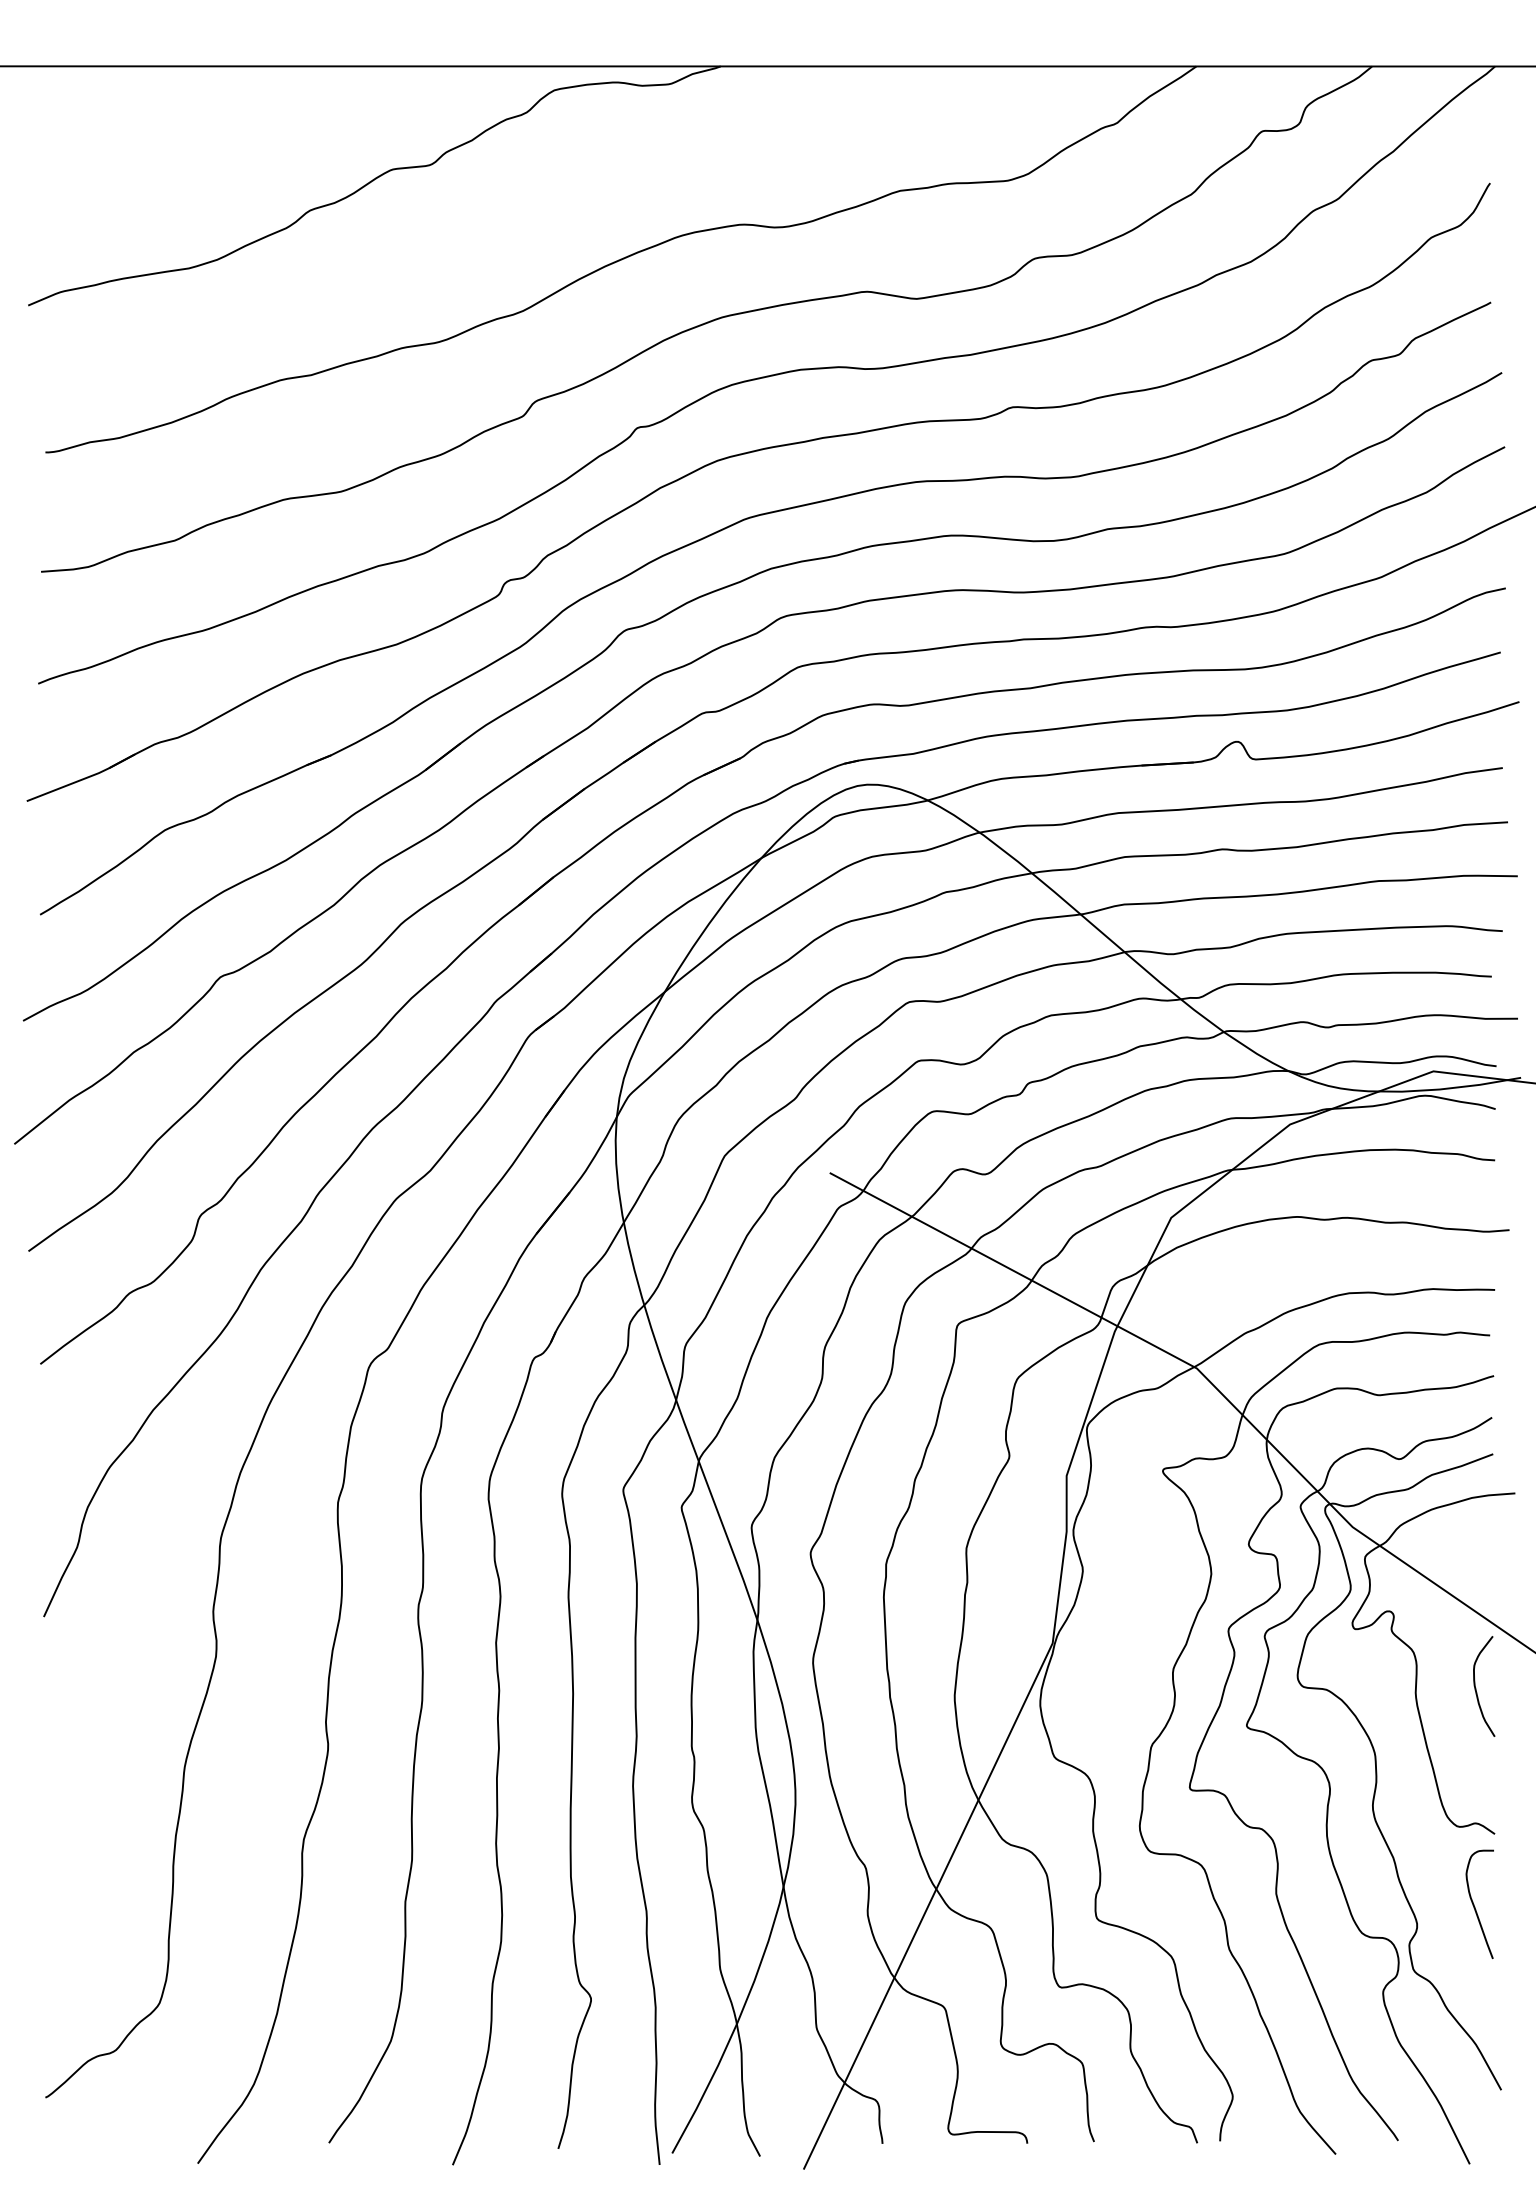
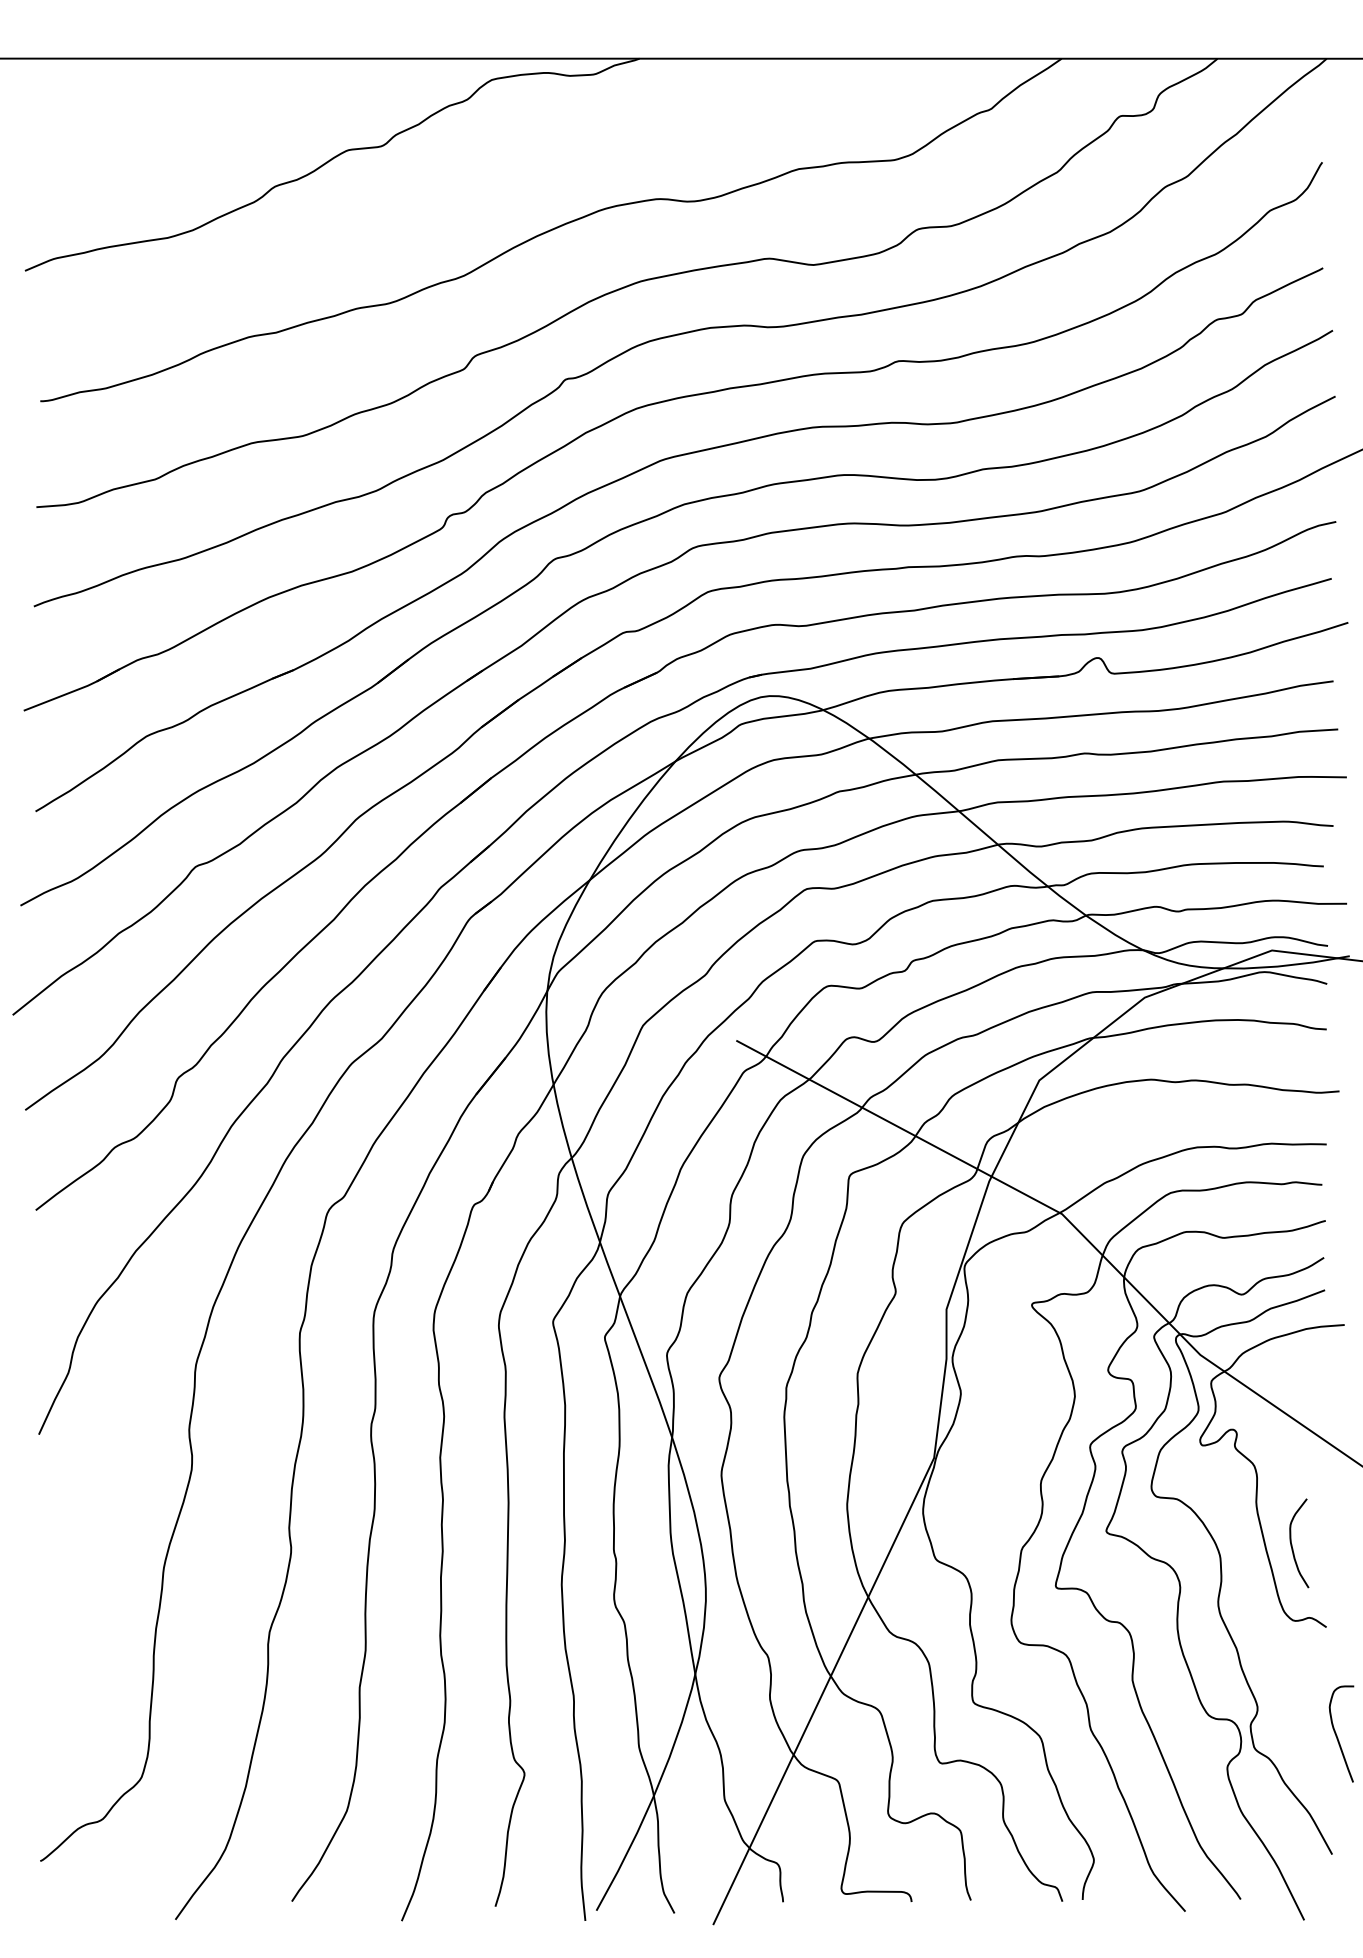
curve: (1476, 1688) -> (1292, 1545), moved
curve: (1475, 1906) -> (1337, 1735), moved

